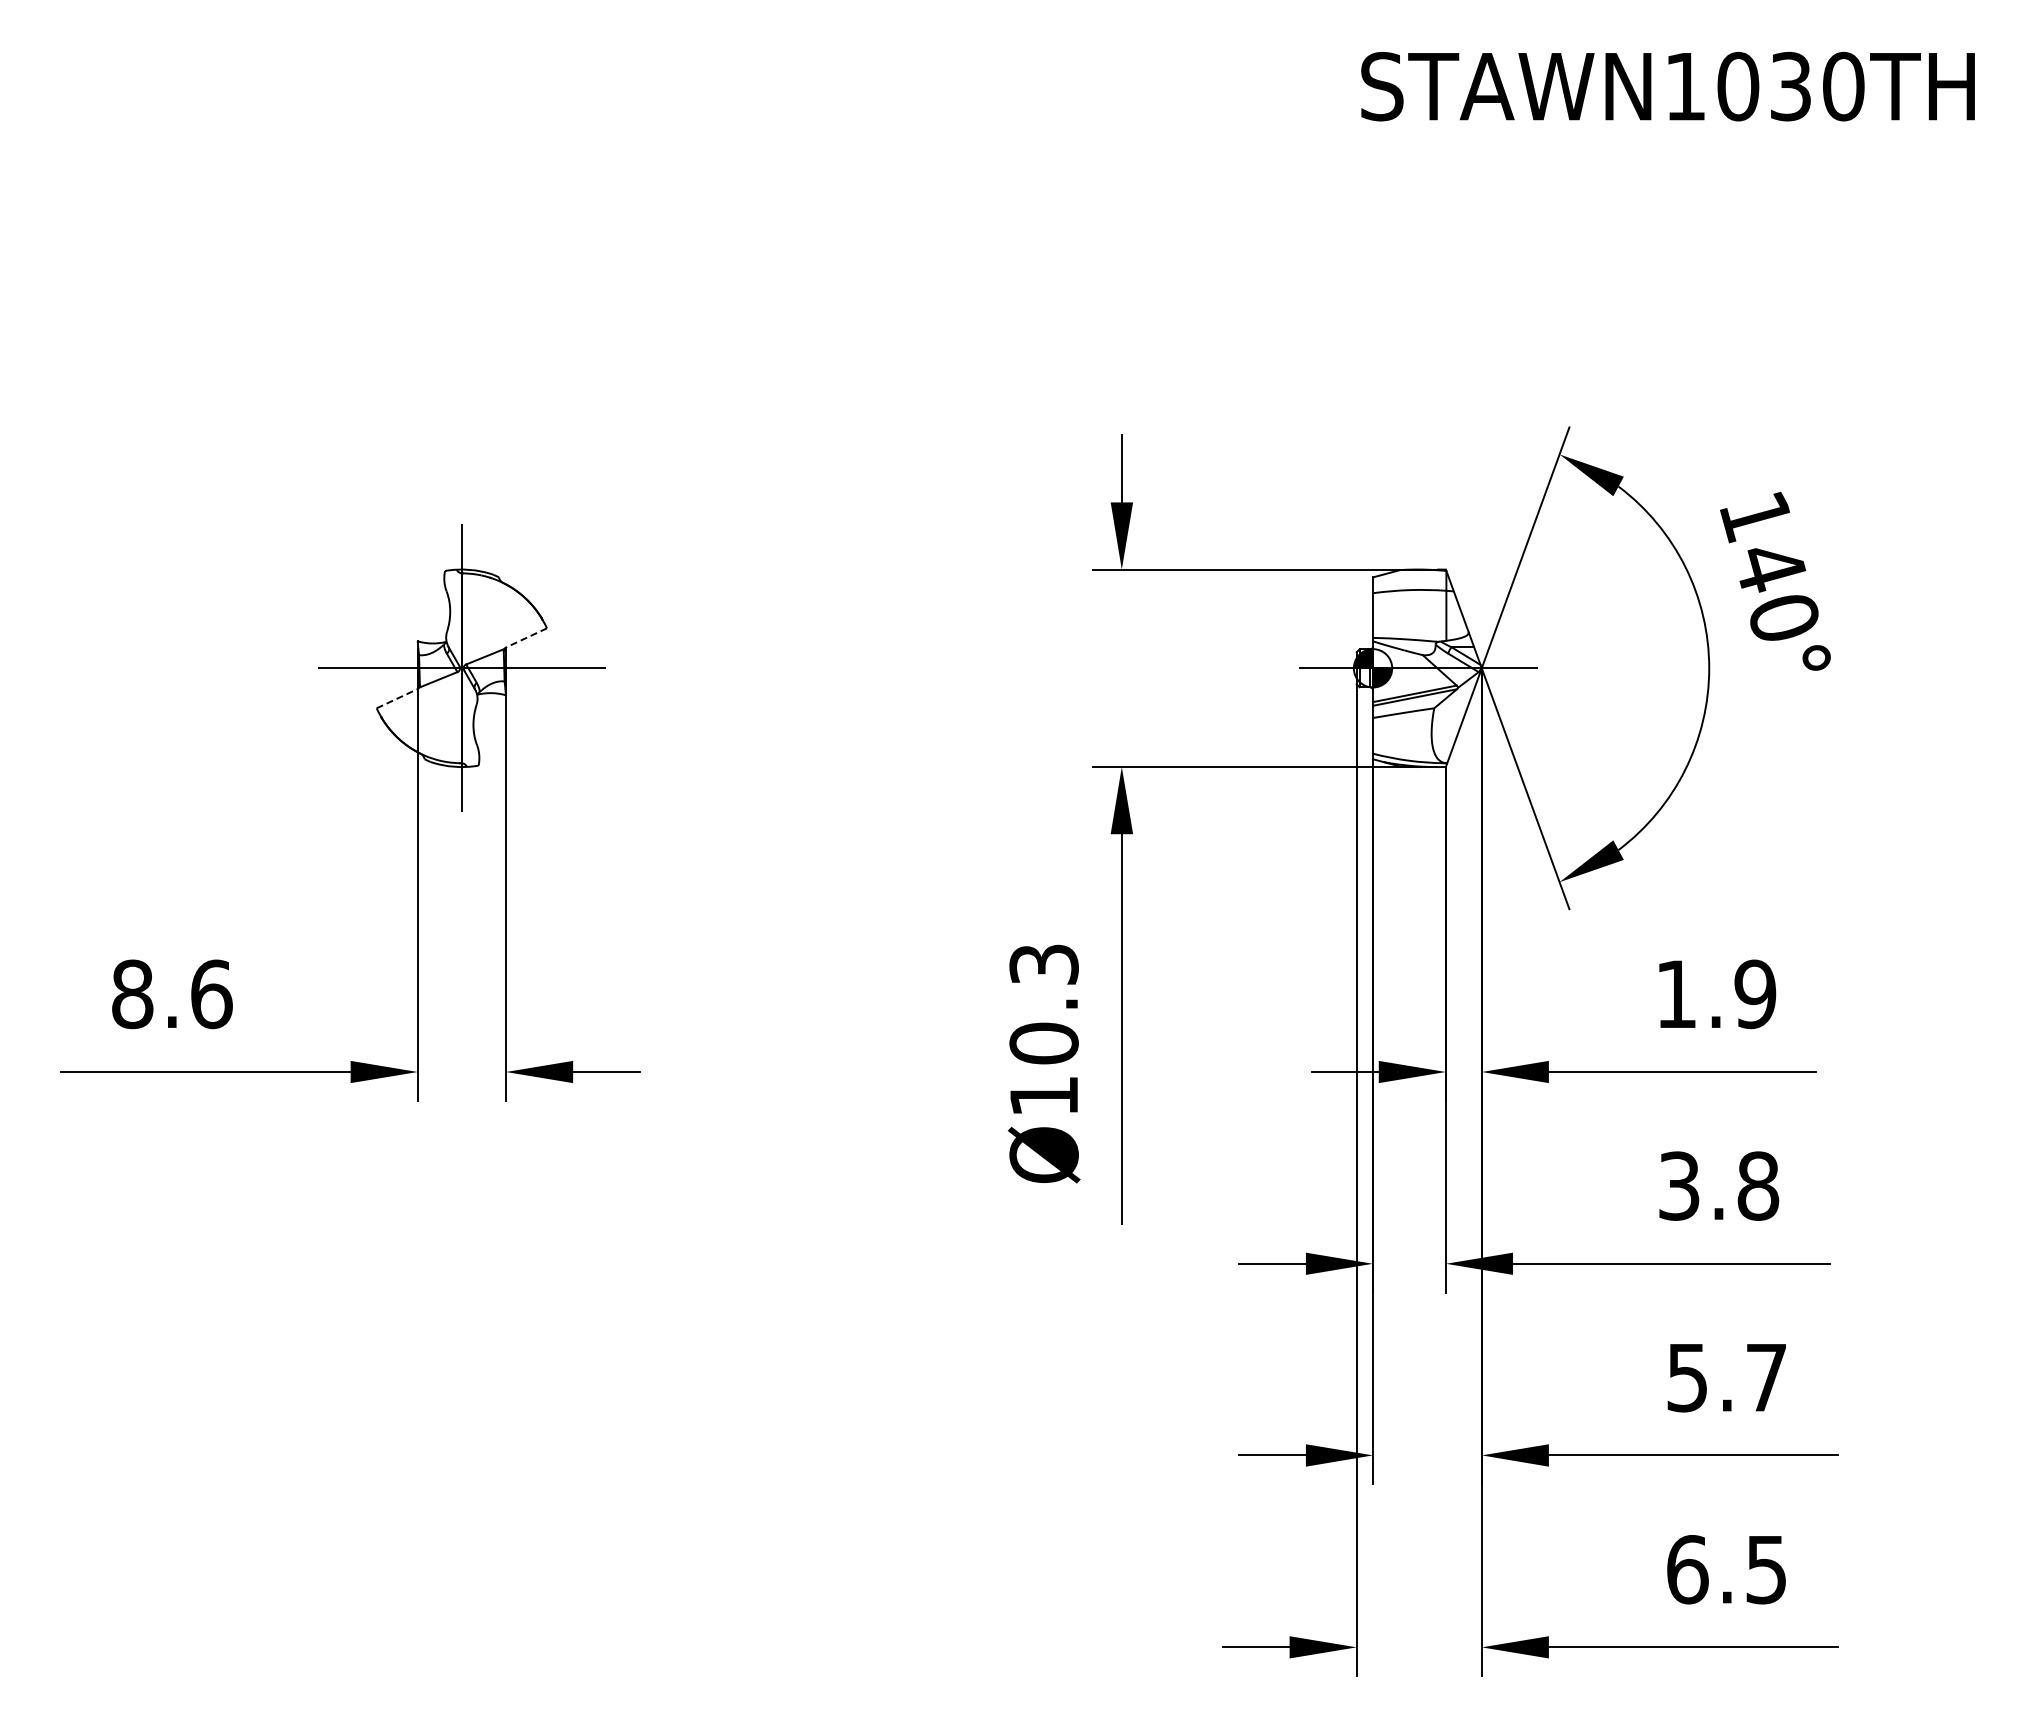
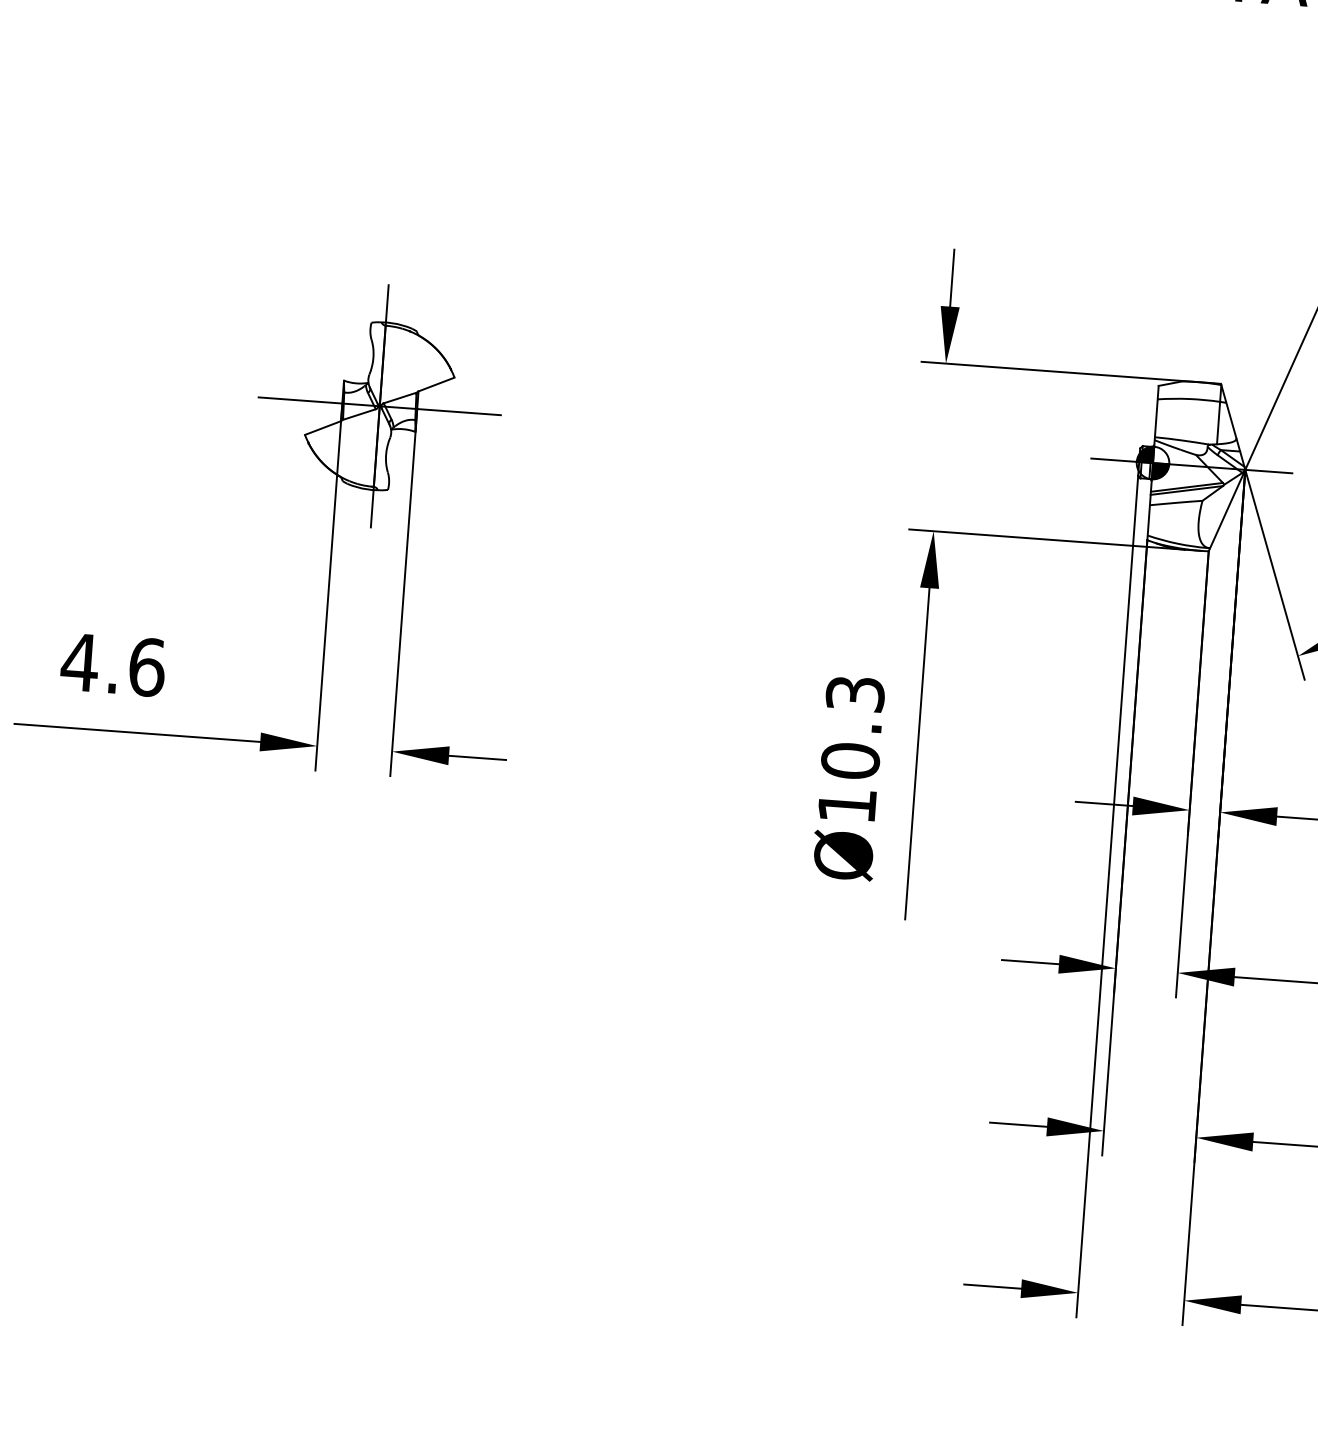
line: (526, 638) -> (436, 385), dashed -> solid
line: (397, 698) -> (323, 427), dashed -> solid
text: (132, 994) -> (79, 662), 8.6 -> 4.6

